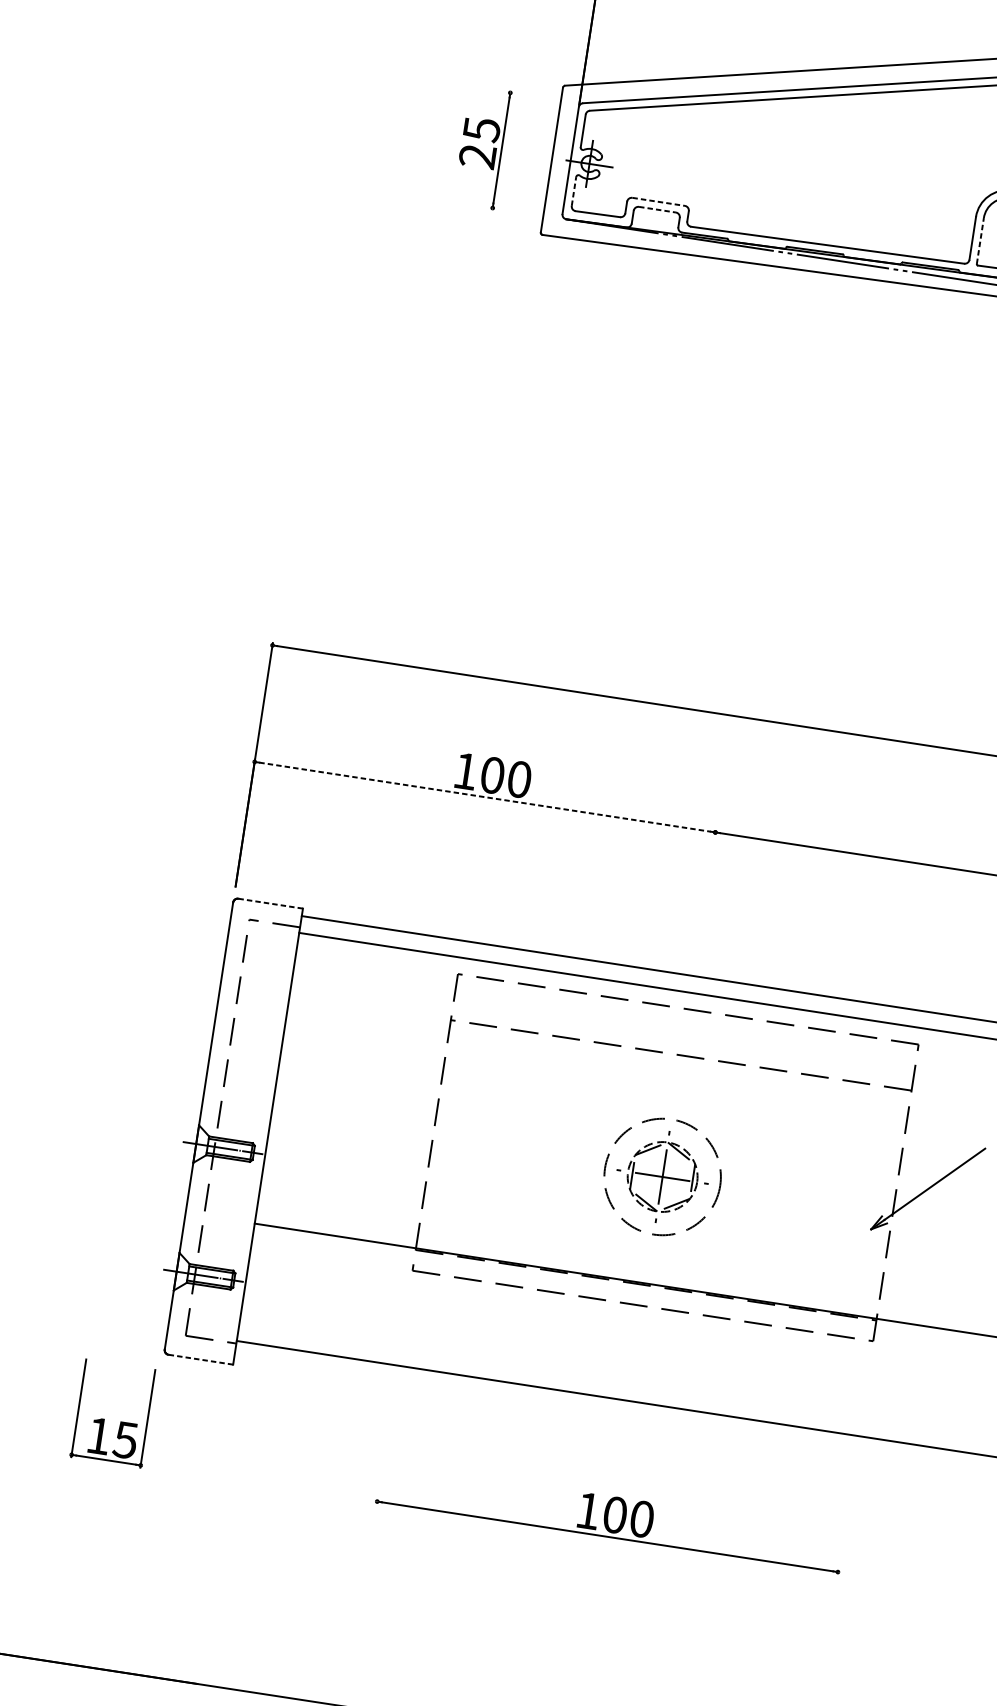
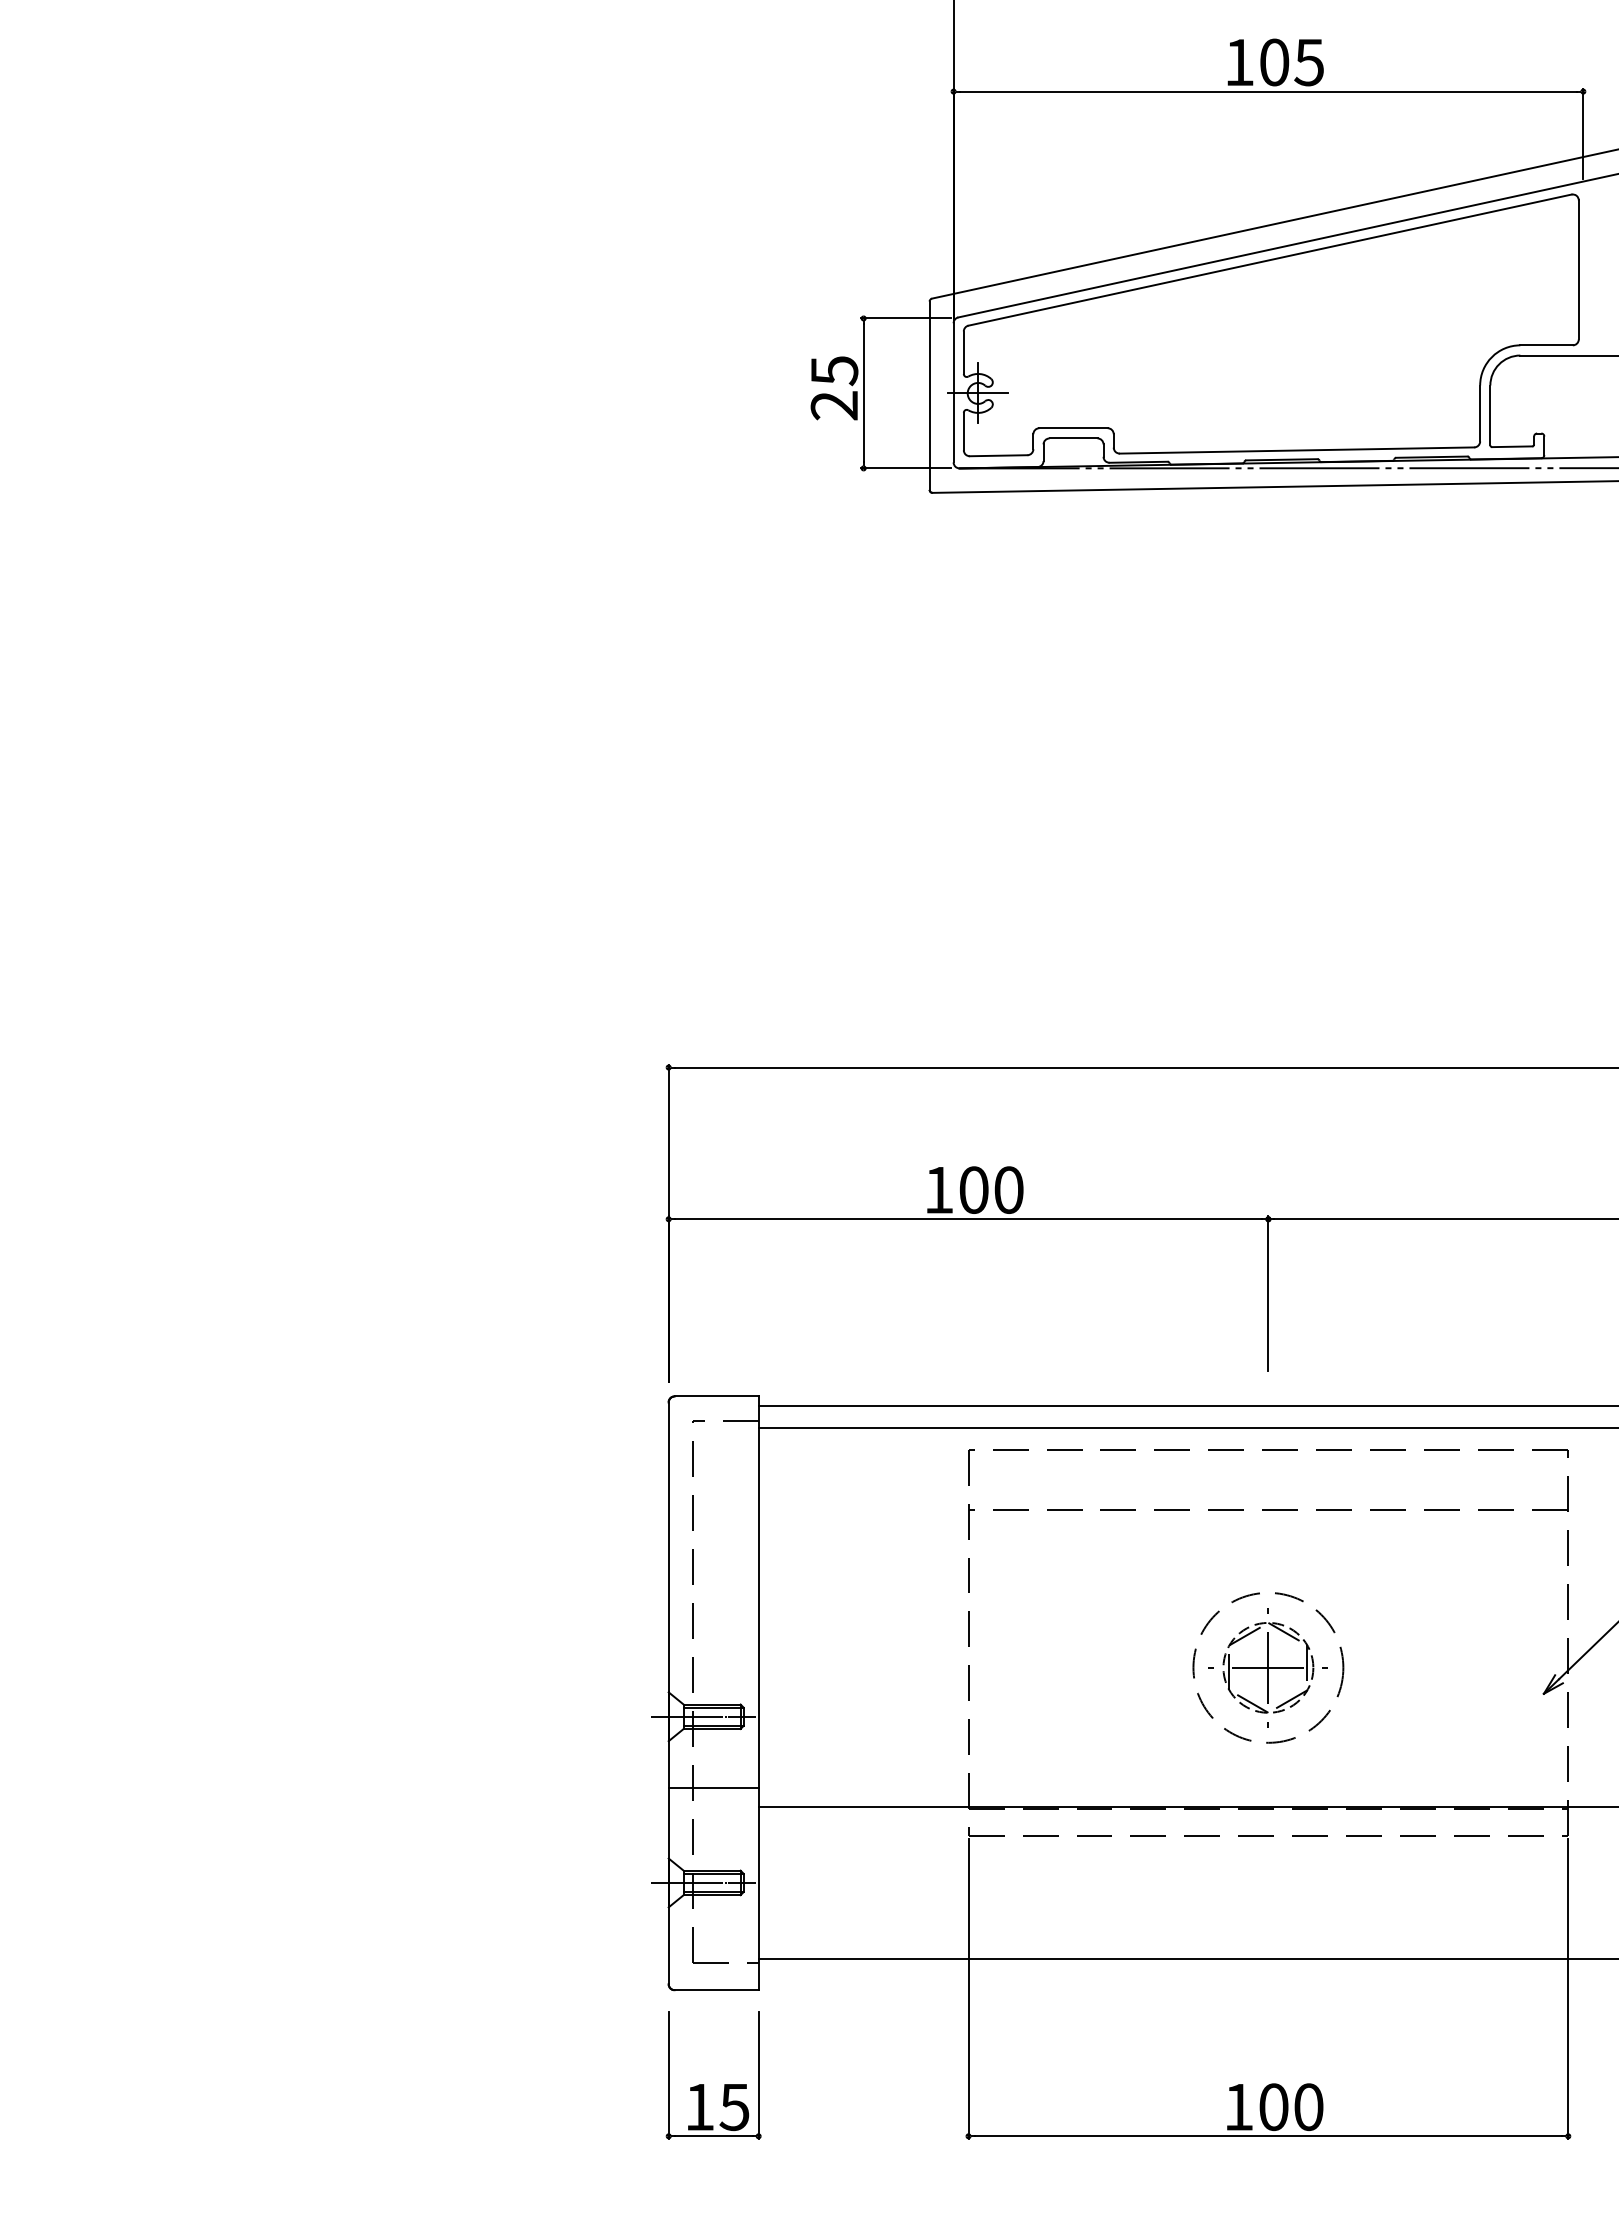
line: (542, 97) -> (905, 318), added
line: (573, 191) -> (963, 431), dashed -> solid
line: (659, 202) -> (1074, 428), dashed -> solid
line: (657, 209) -> (1073, 438), dashed -> solid
line: (524, 213) -> (905, 468), added
line: (980, 241) -> (1490, 415), dashed -> solid
line: (484, 797) -> (968, 1219), dashed -> solid
line: (706, 889) -> (1268, 1293), added
line: (270, 903) -> (716, 1396), dashed -> solid
line: (222, 1203) -> (713, 1787), added
line: (200, 1359) -> (716, 1990), dashed -> solid
line: (394, 1388) -> (968, 1988), added
part: (105, 1419) -> (704, 2084), moved
line: (855, 1458) -> (1568, 1988), added

